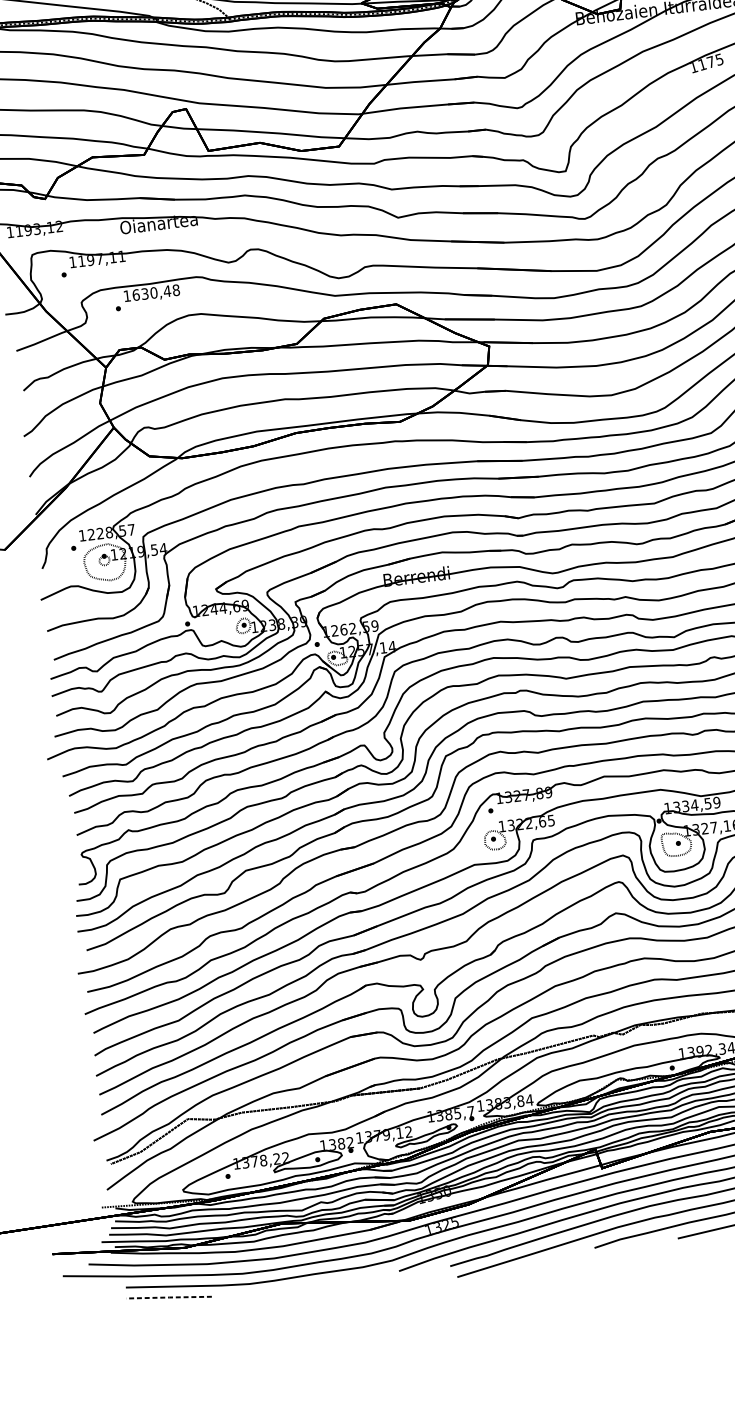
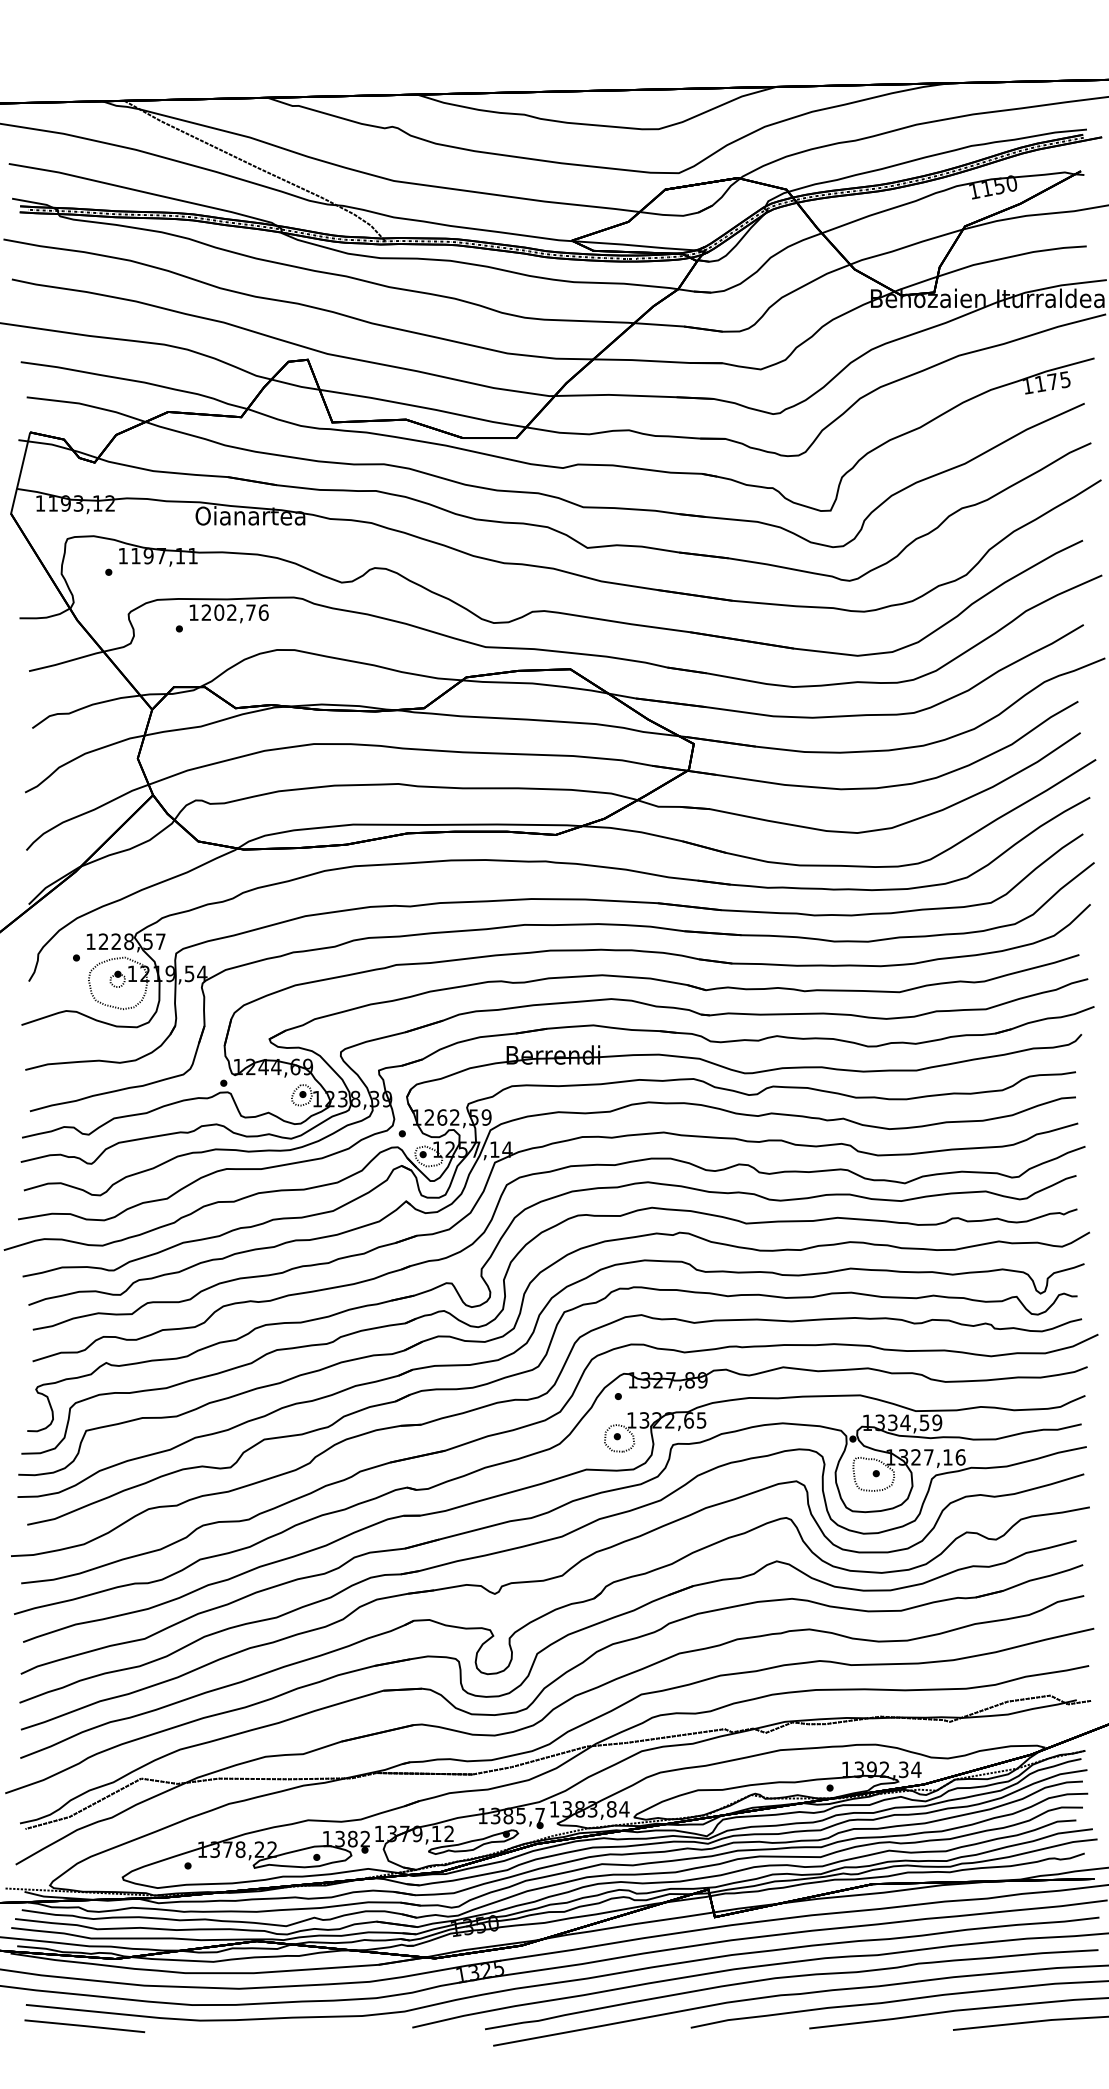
text: (155, 292) -> (234, 612), 1630,48 -> 1202,76
line: (168, 1297) -> (84, 2026), dashed -> solid

